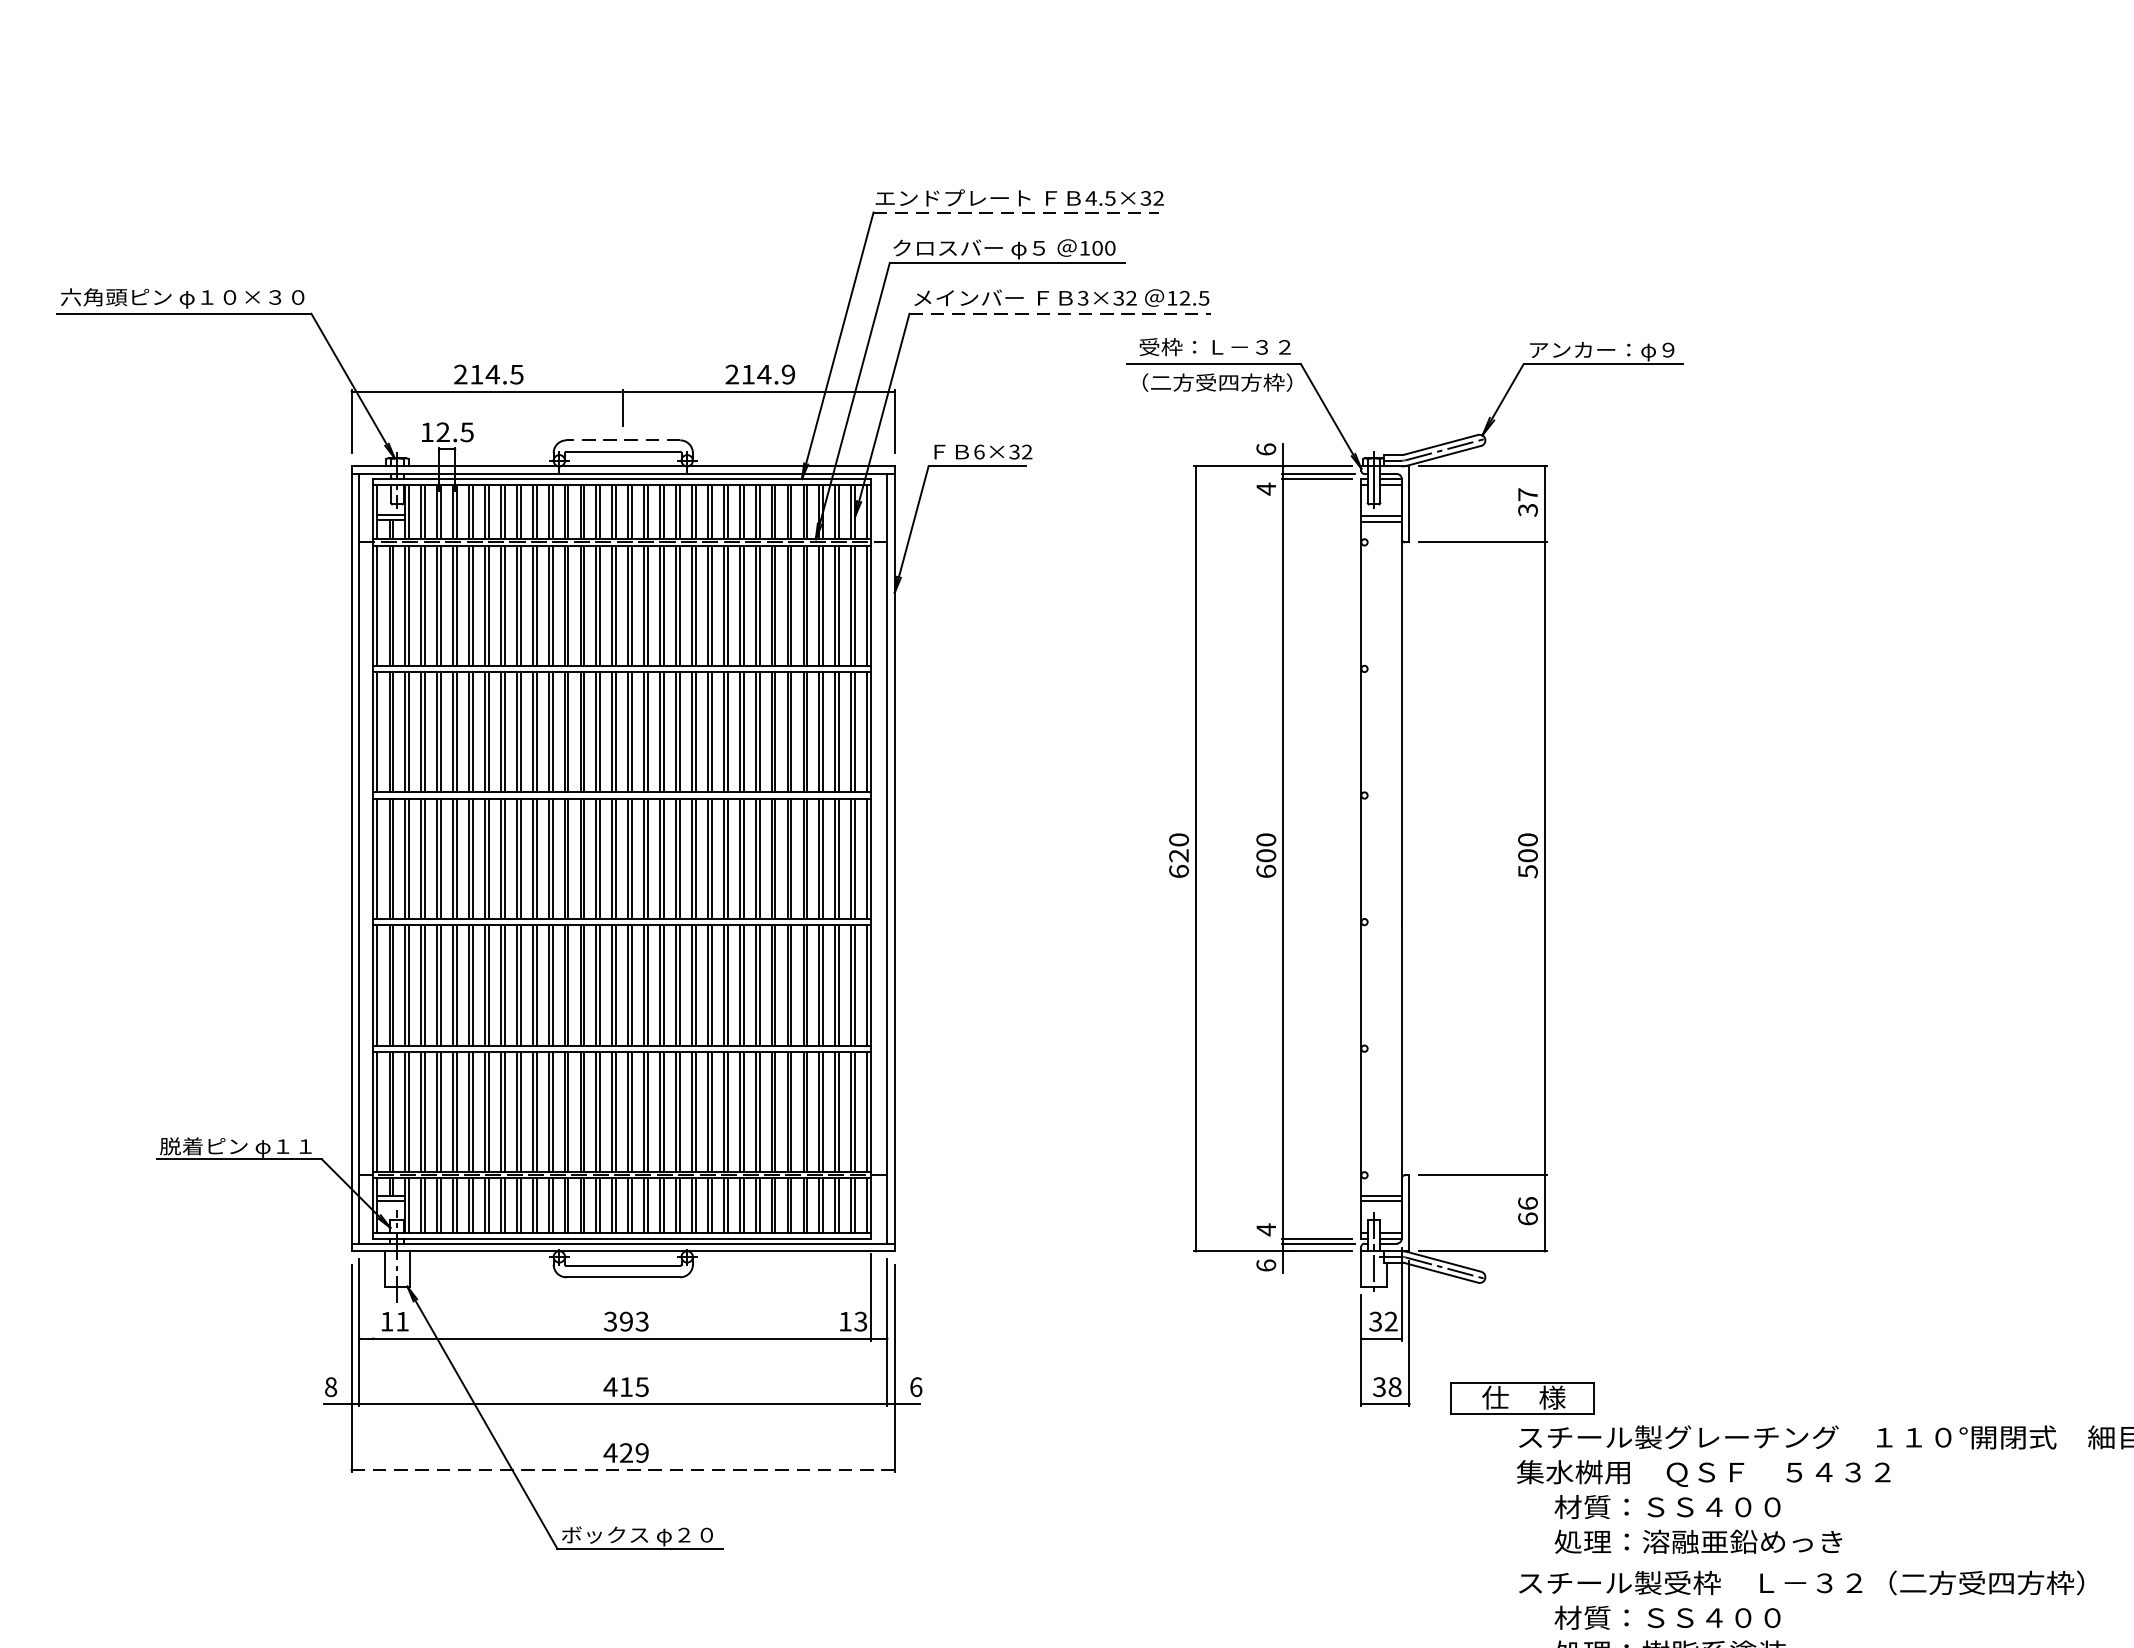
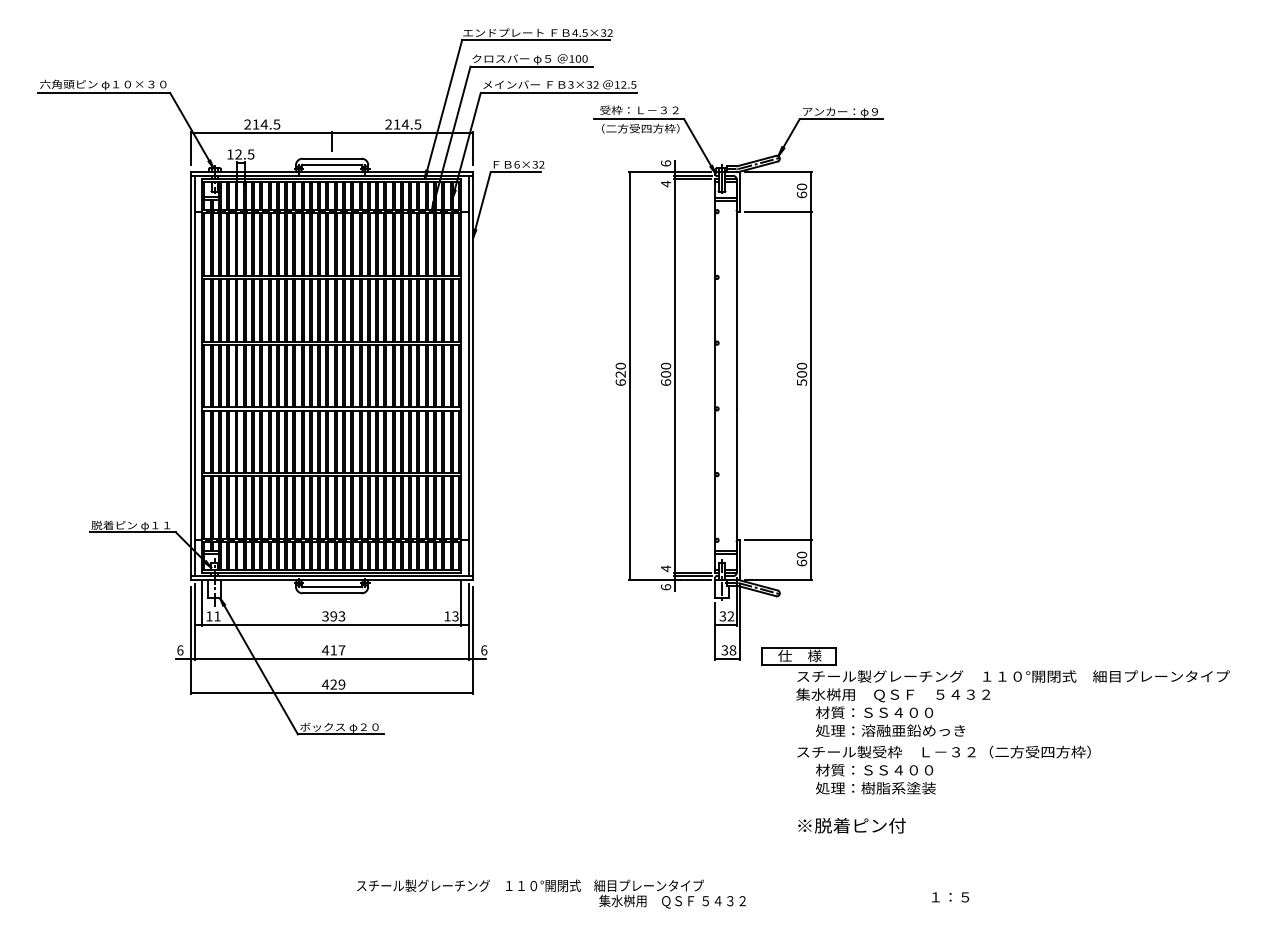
line: (1016, 212) -> (536, 40), dashed -> solid
line: (1061, 312) -> (559, 92), dashed -> solid
text: (787, 374) -> (417, 124), 214.9 -> 214.5
line: (623, 439) -> (332, 158), dashed -> solid
text: (1527, 501) -> (801, 190), 37 -> 60
text: (1527, 1202) -> (801, 554), 66 -> 60
line: (373, 1296) -> (202, 603), added
text: (331, 1387) -> (180, 650), 8 -> 6
text: (641, 1387) -> (341, 650), 415 -> 417
line: (623, 1470) -> (332, 693), dashed -> solid

